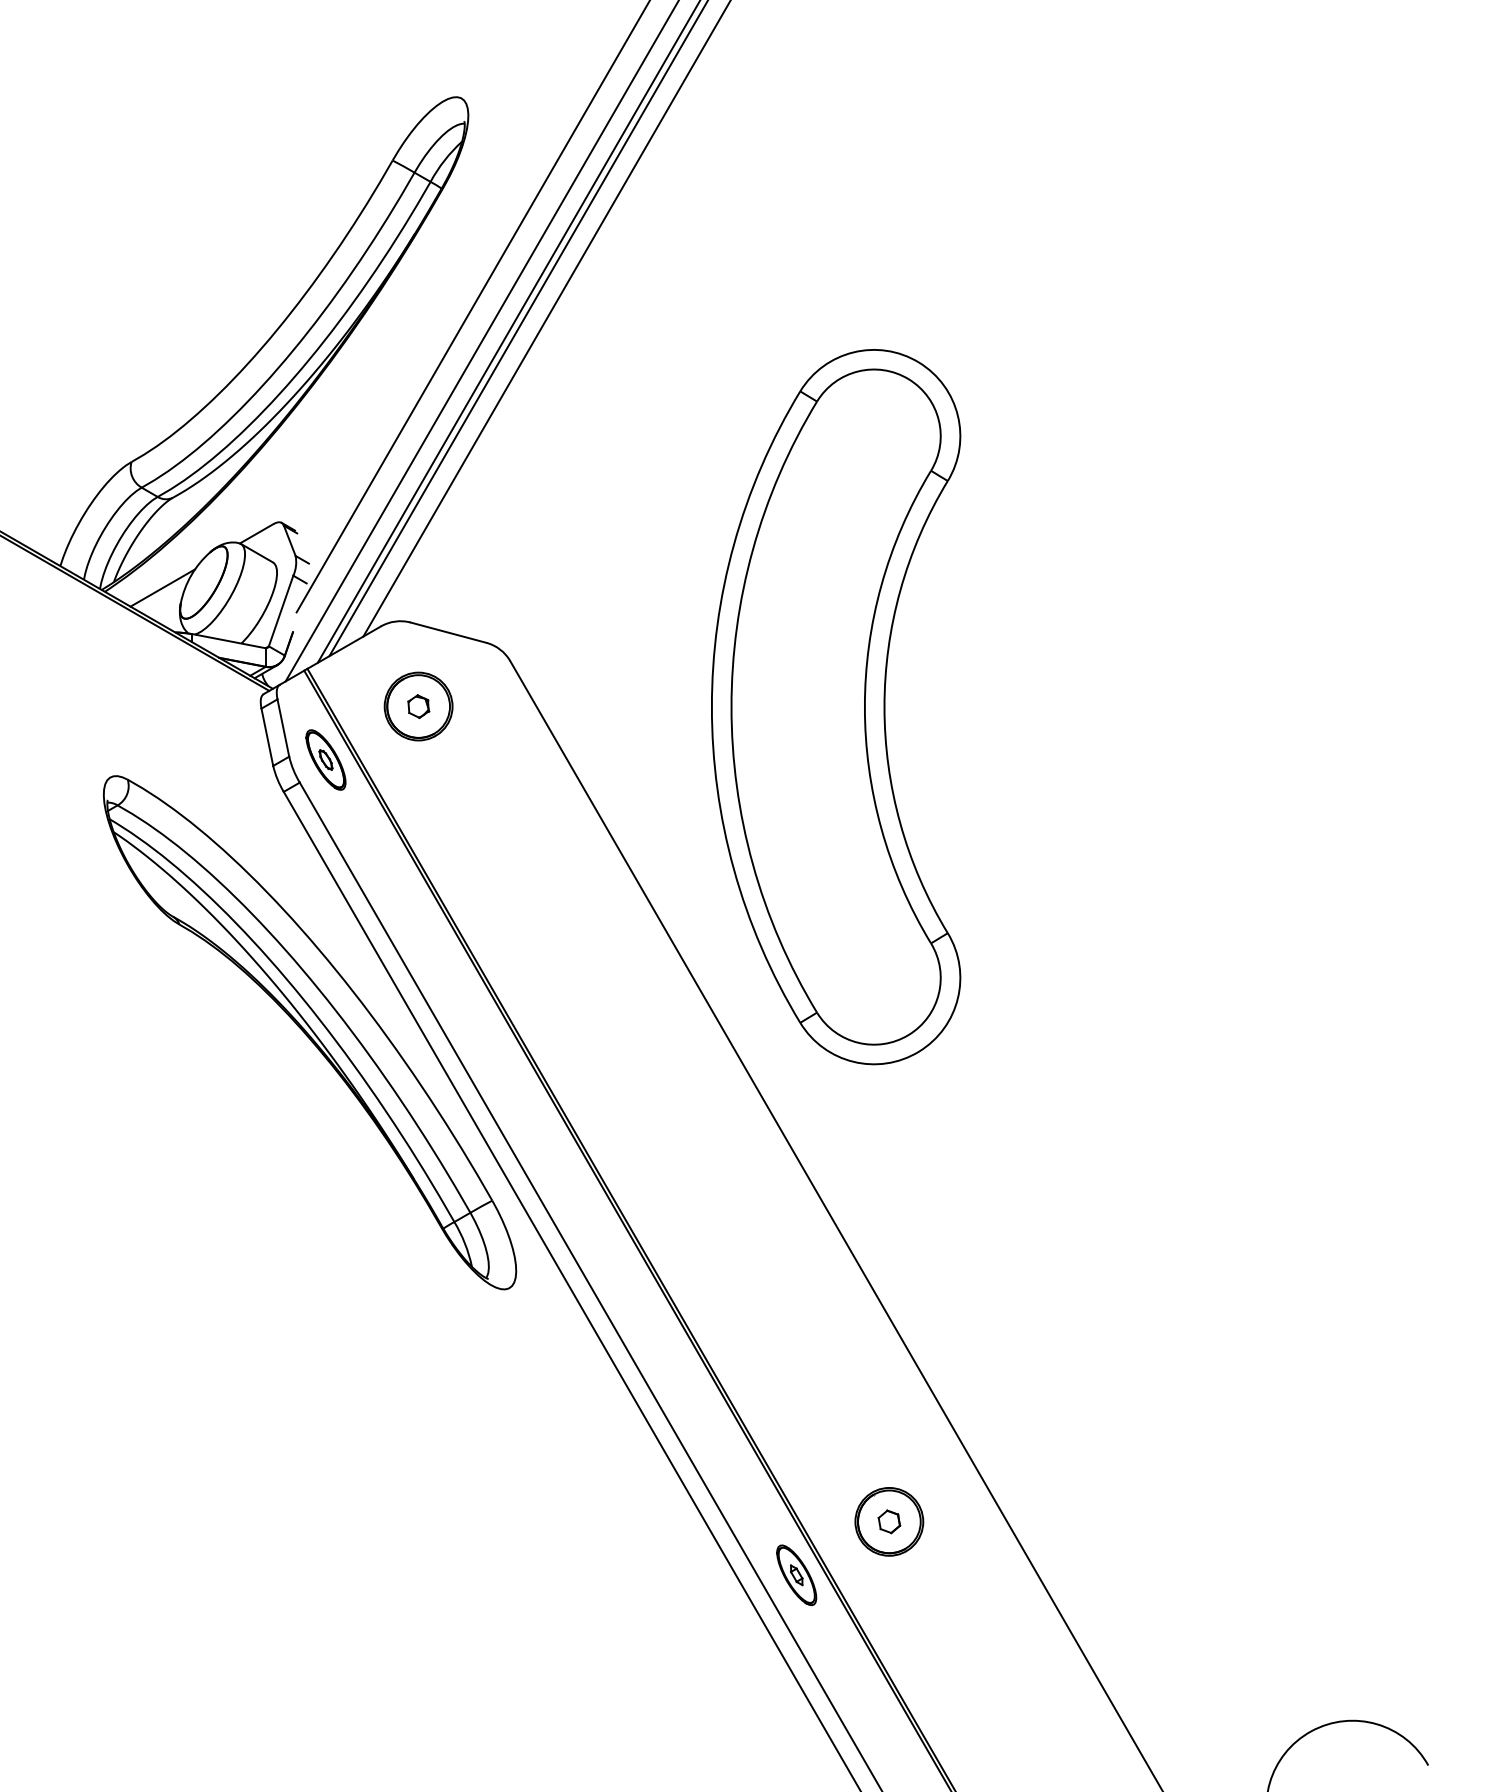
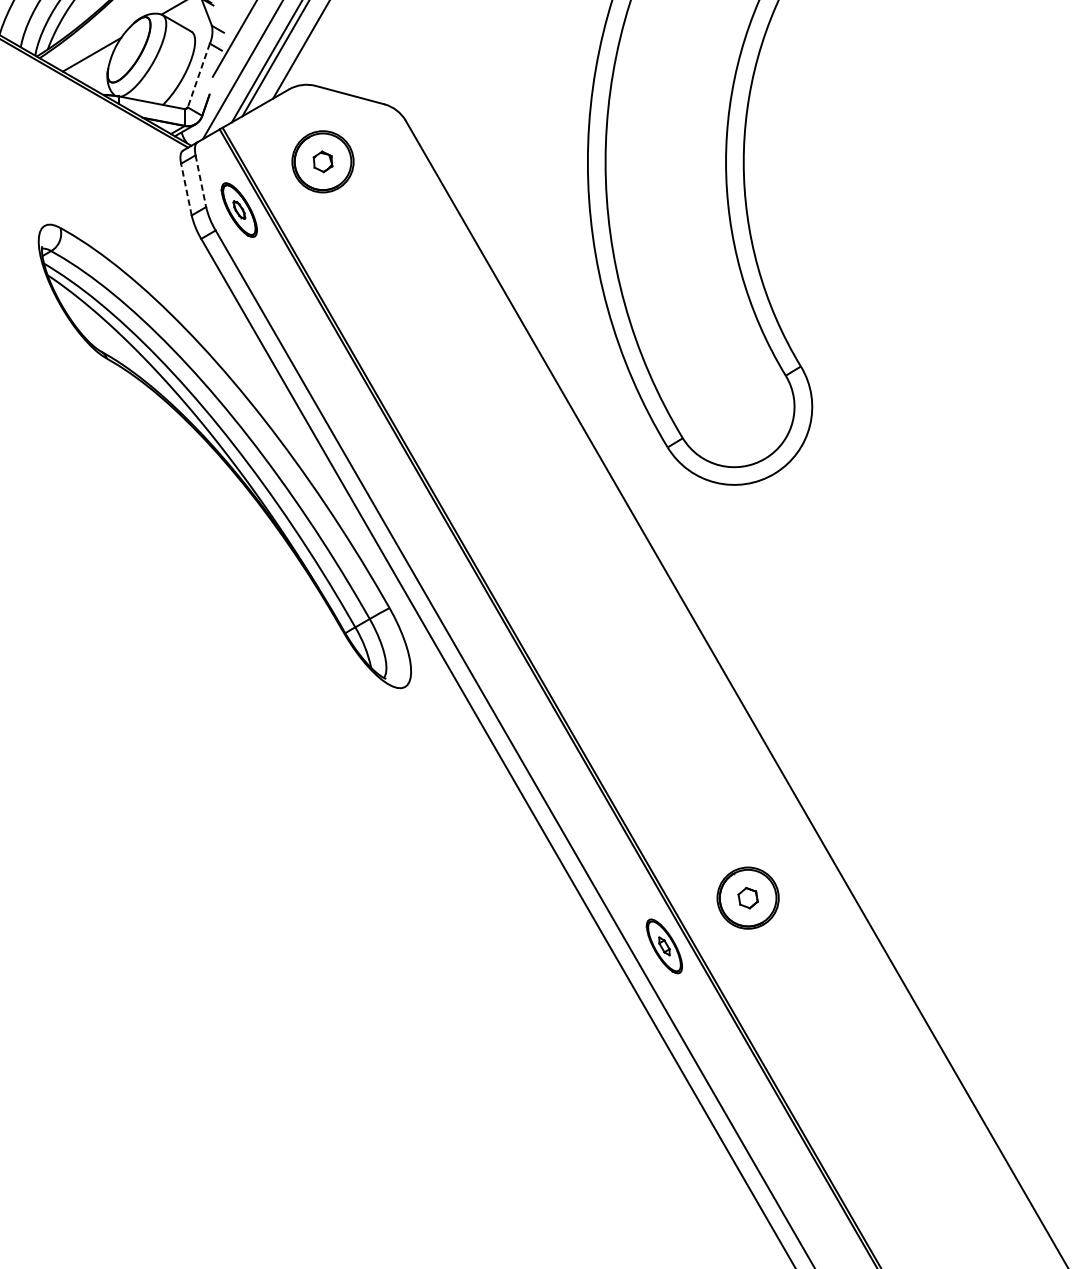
line: (280, 611) -> (198, 75), solid -> dashed
line: (283, 728) -> (200, 181), solid -> dashed
line: (267, 736) -> (186, 188), solid -> dashed

